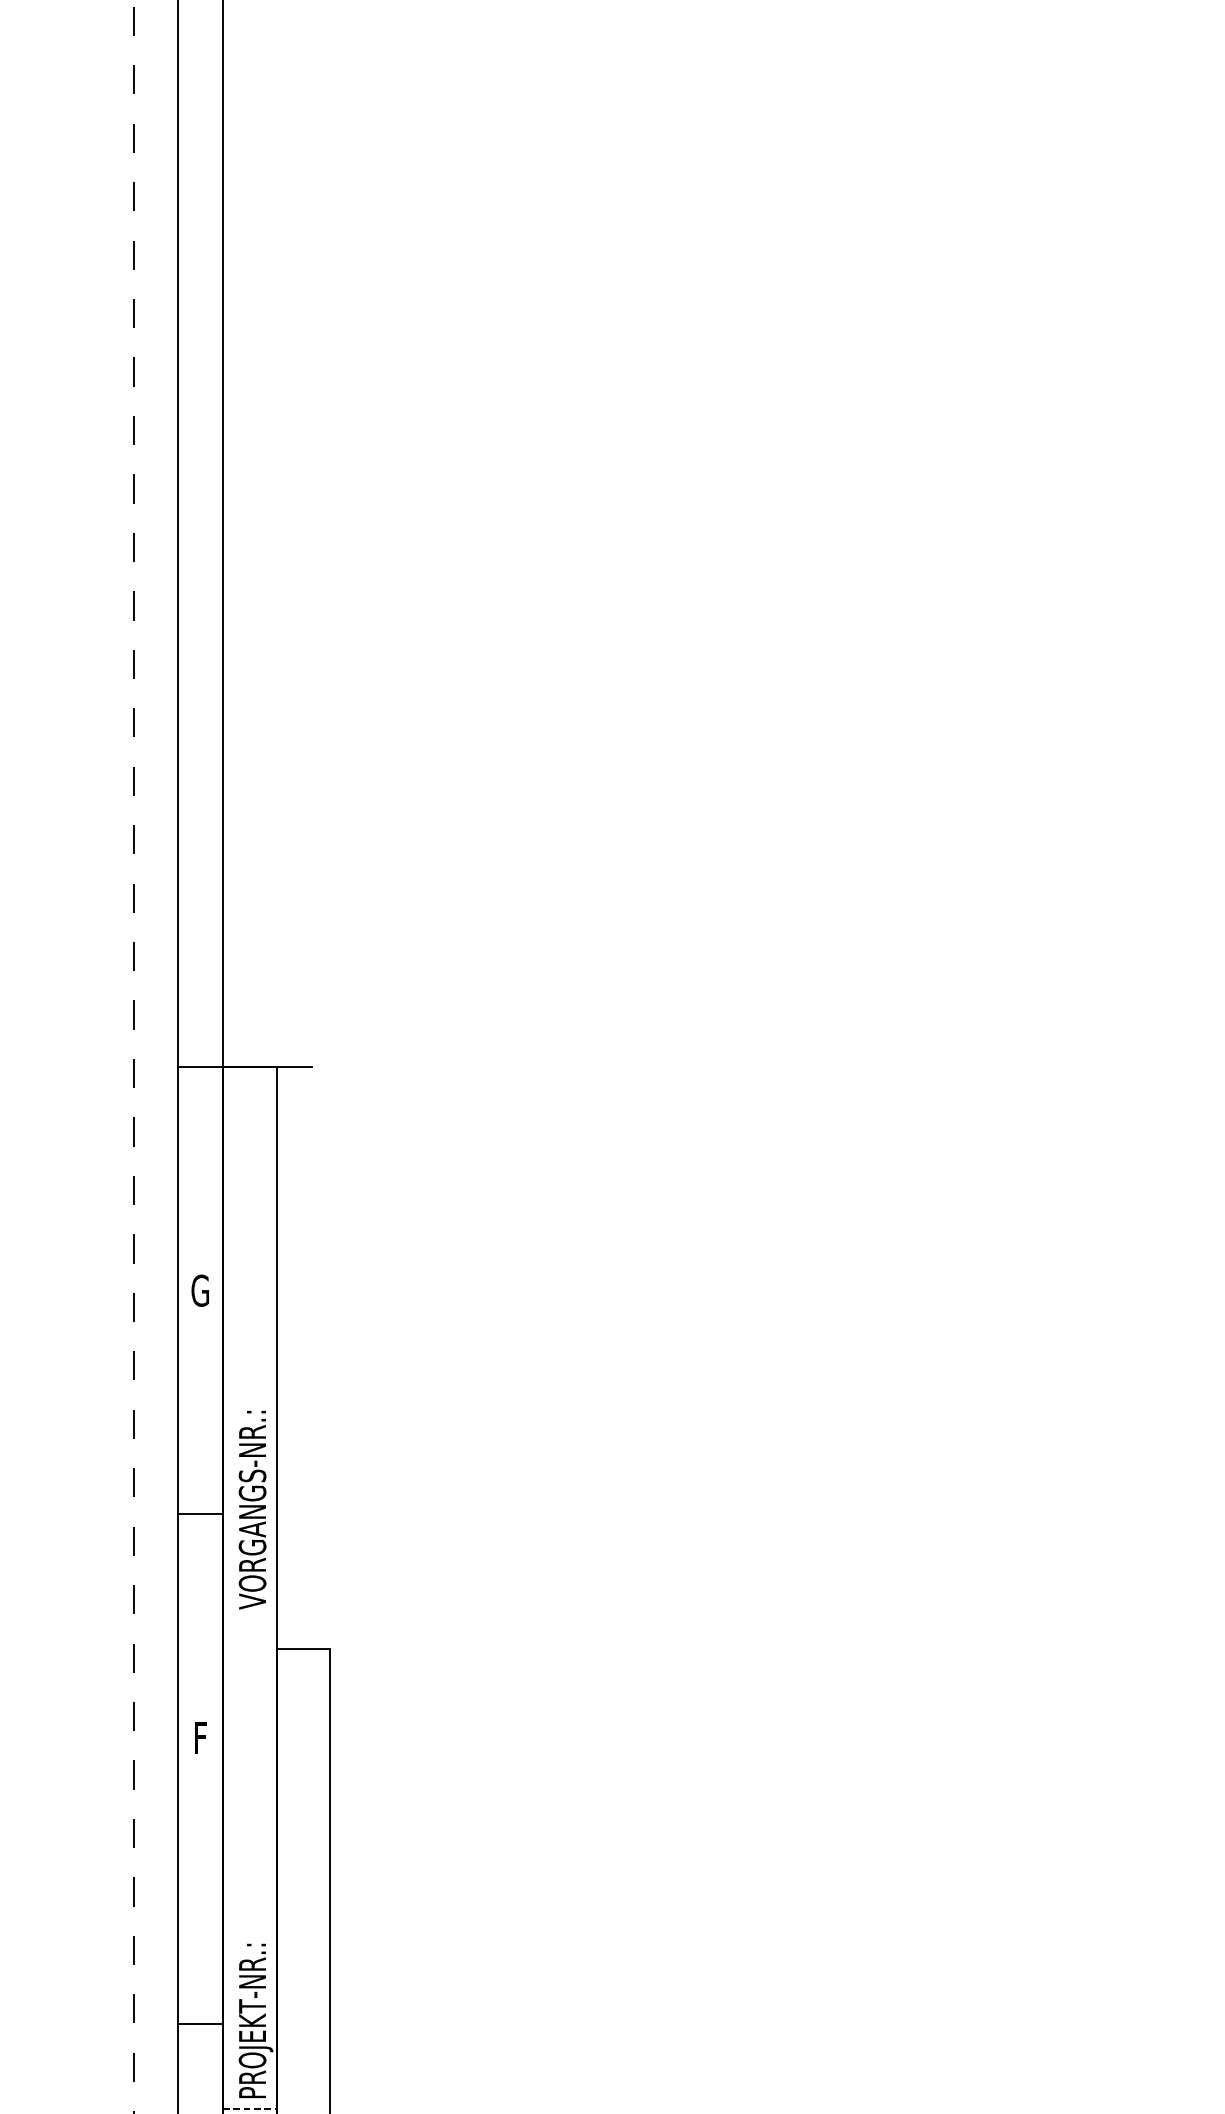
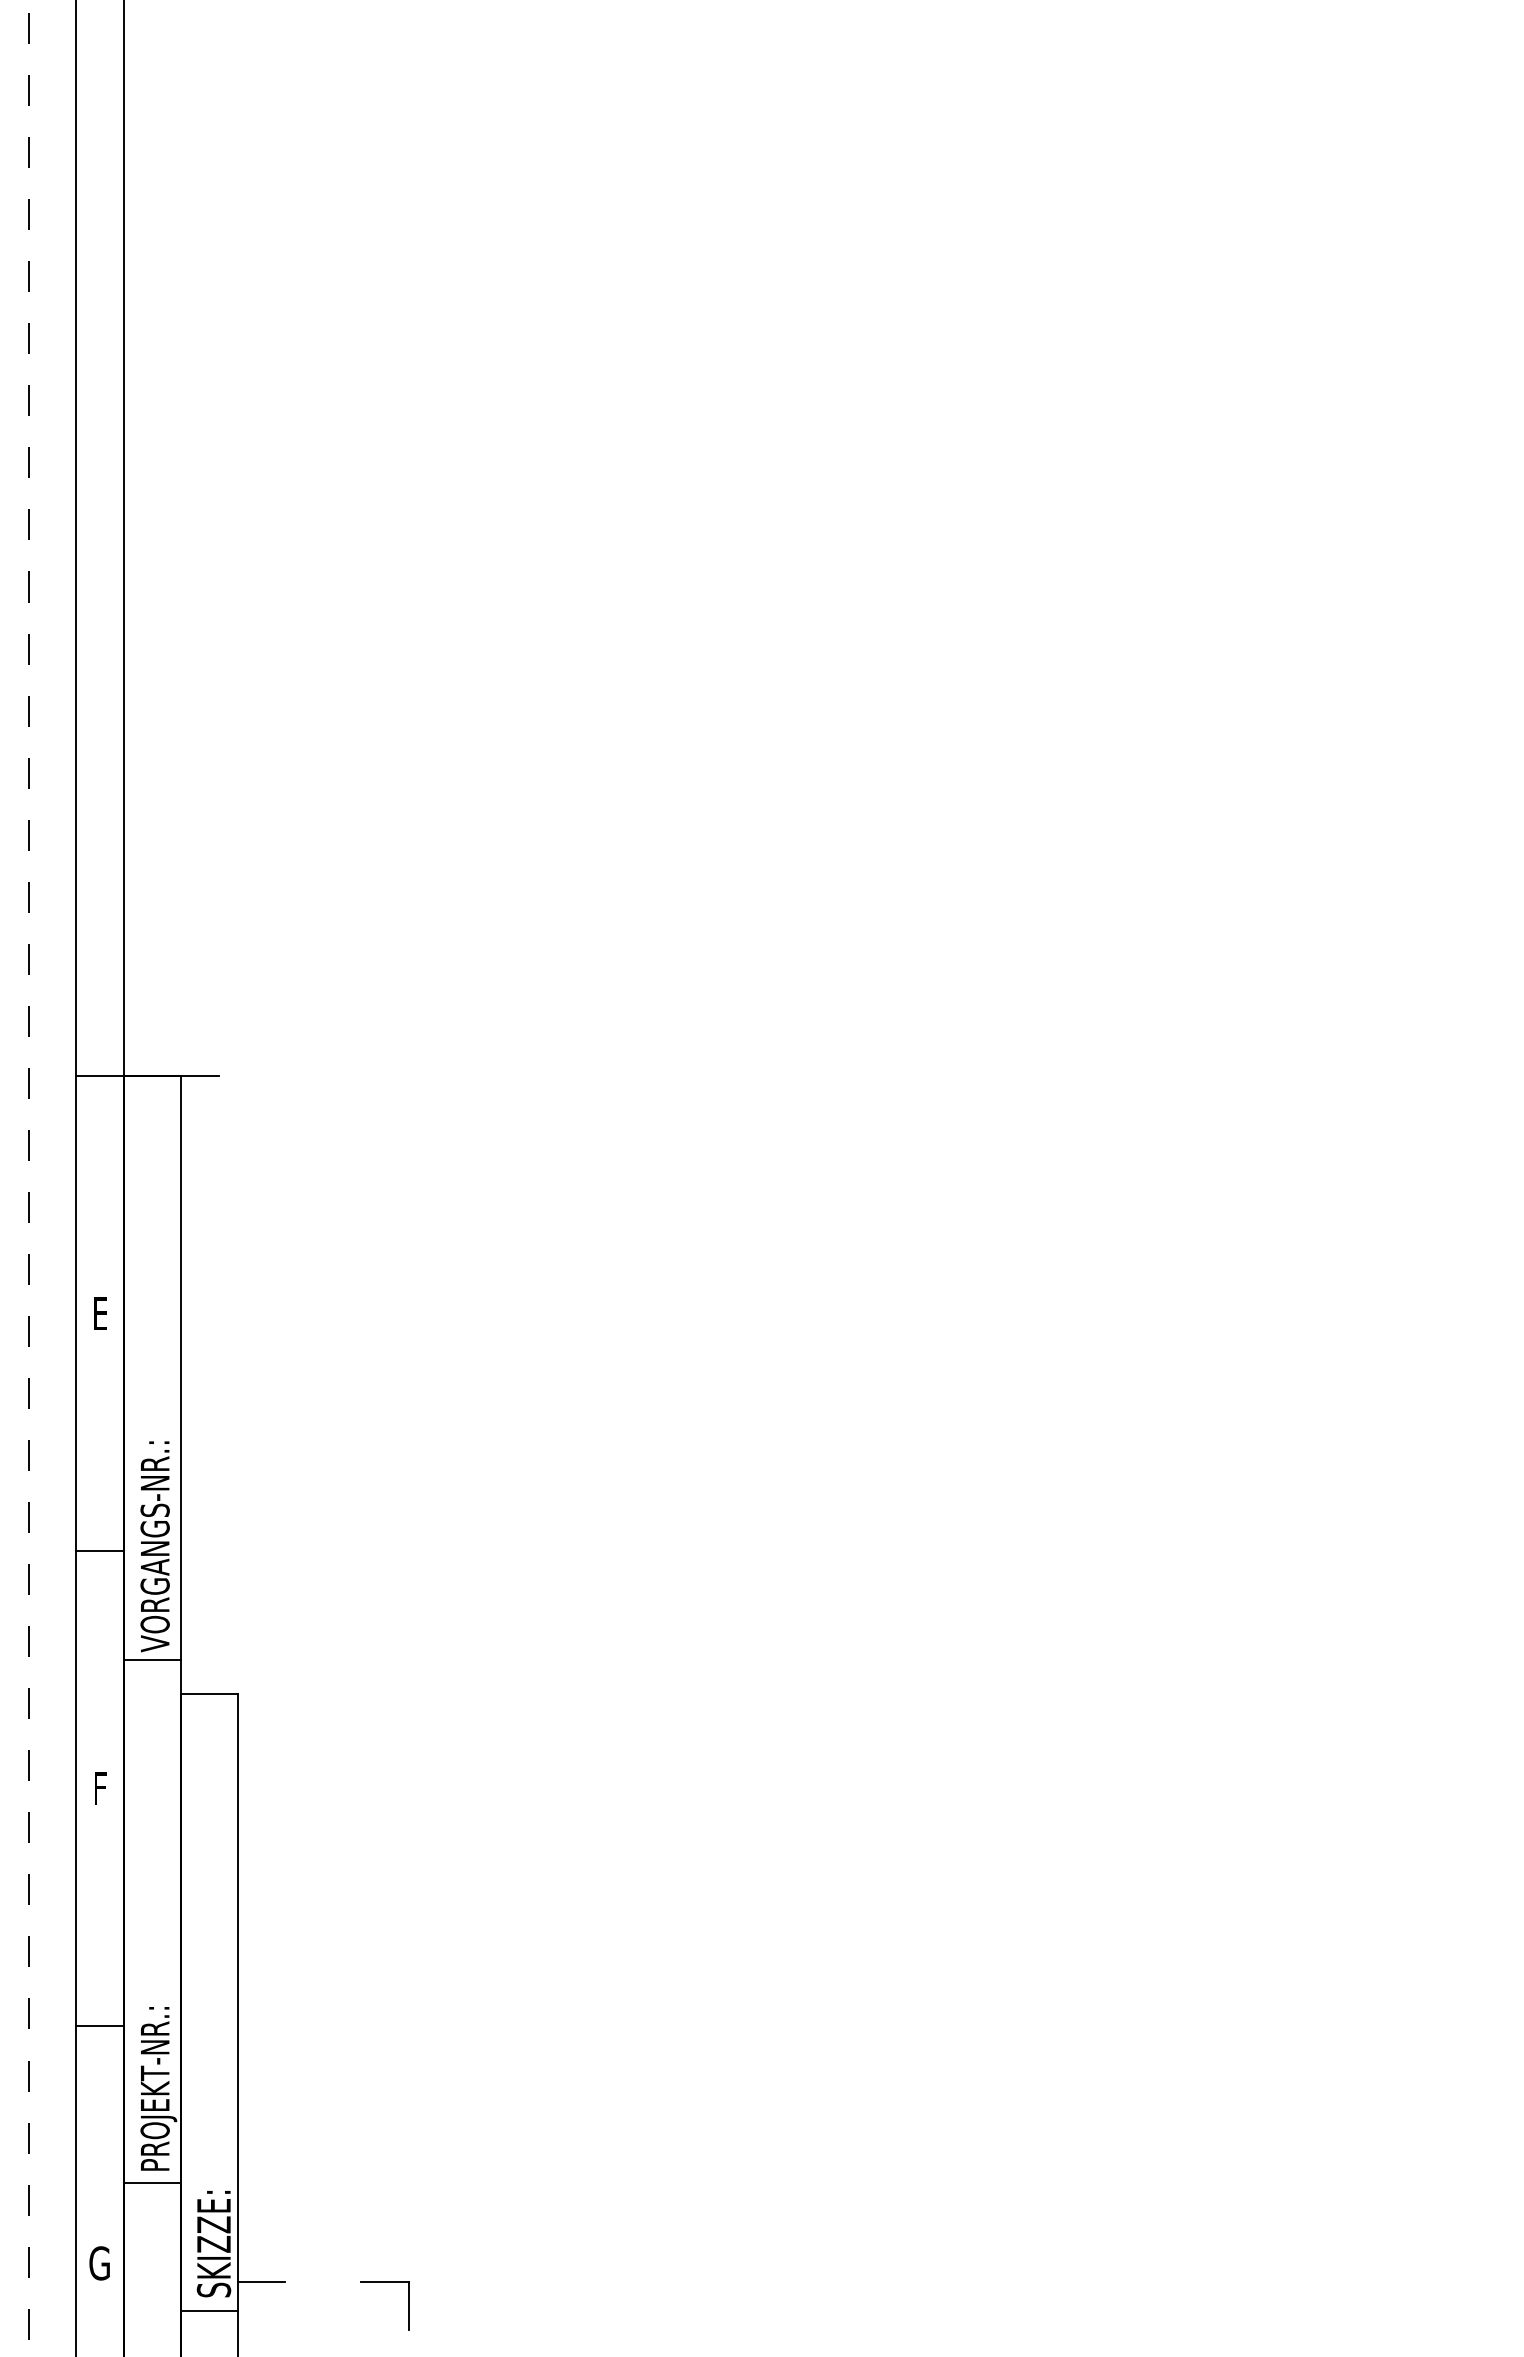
text: (200, 1290) -> (99, 1313), G -> E
line: (249, 1617) -> (151, 1660), added
line: (200, 2024) -> (99, 2026), moved
line: (250, 2109) -> (152, 2182), dashed -> solid

